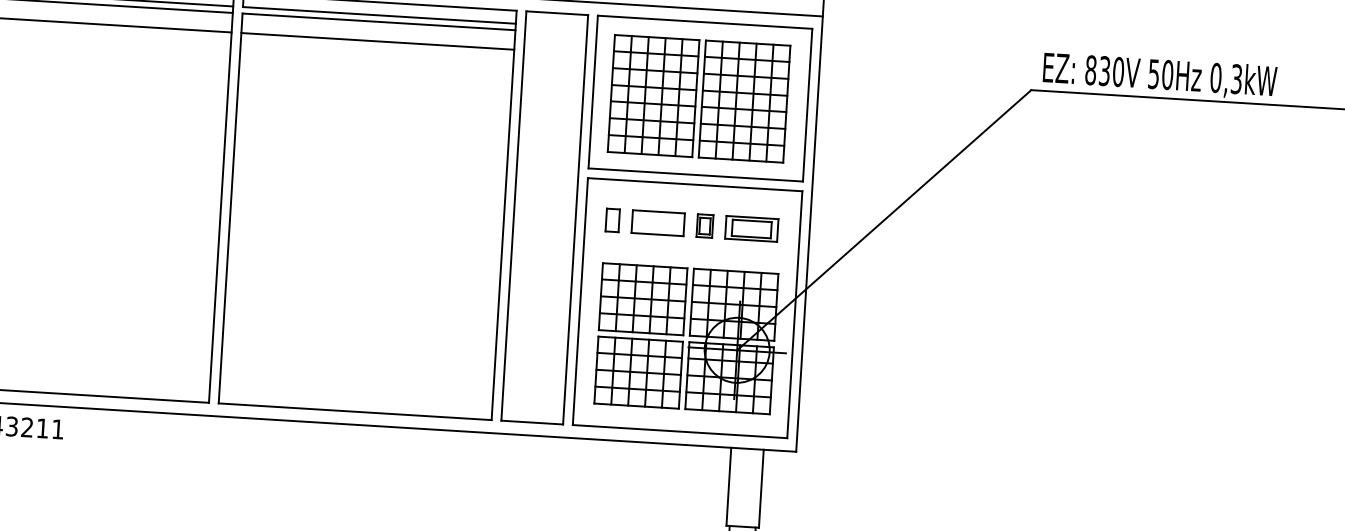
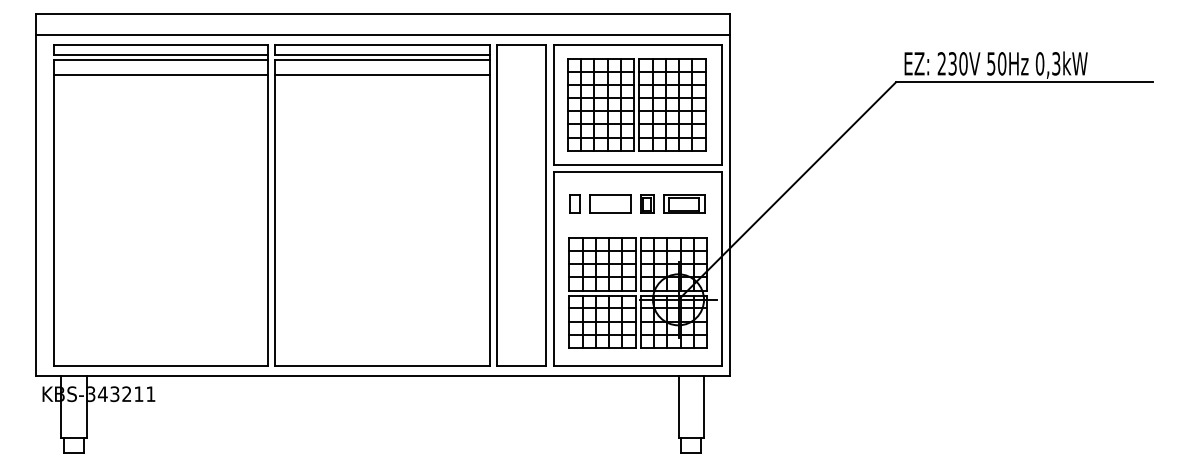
text: (1090, 69) -> (941, 63), 830V -> 230V

